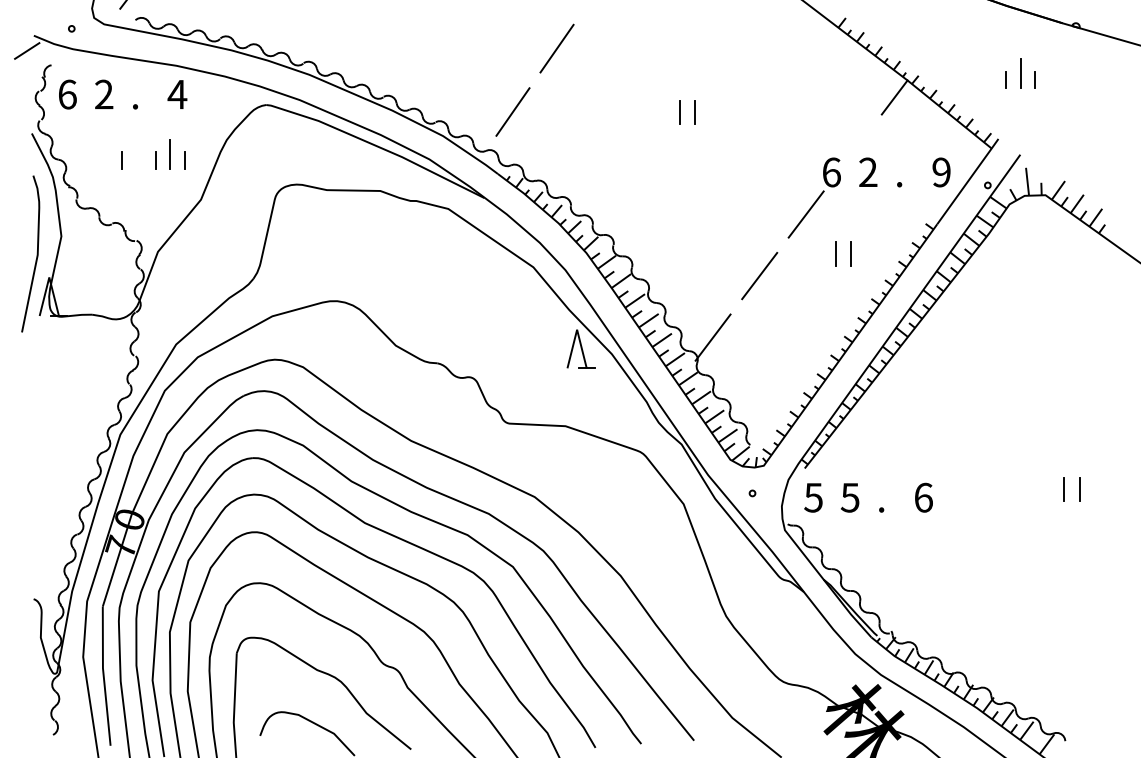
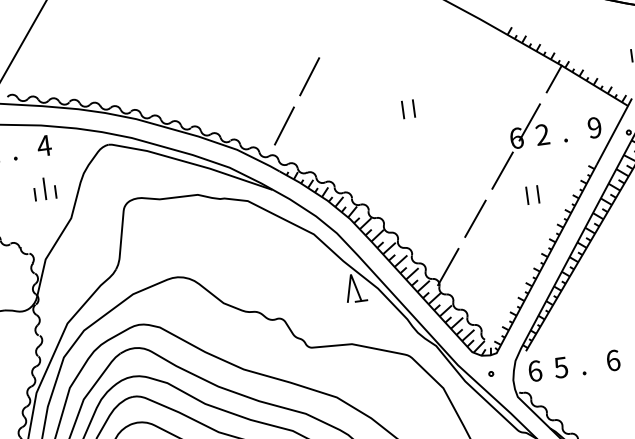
line: (852, 152) -> (529, 122), added
line: (121, 160) -> (10, 198), removed
text: (813, 497) -> (534, 371), 5 -> 6

